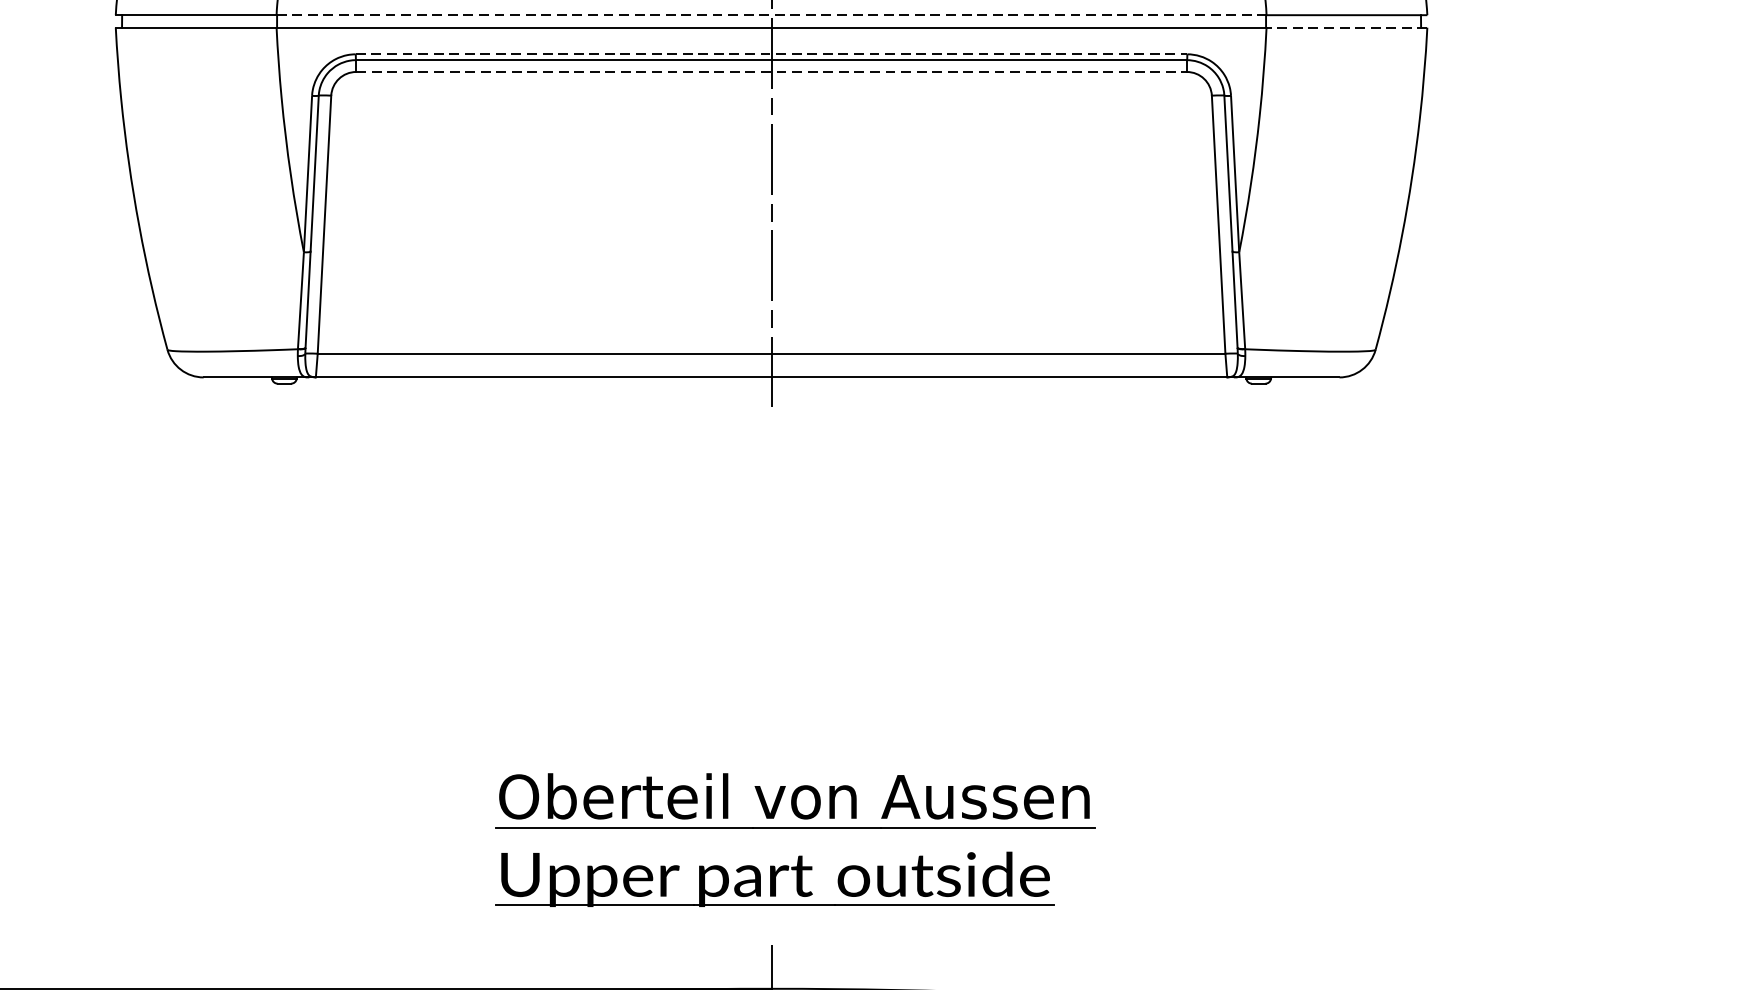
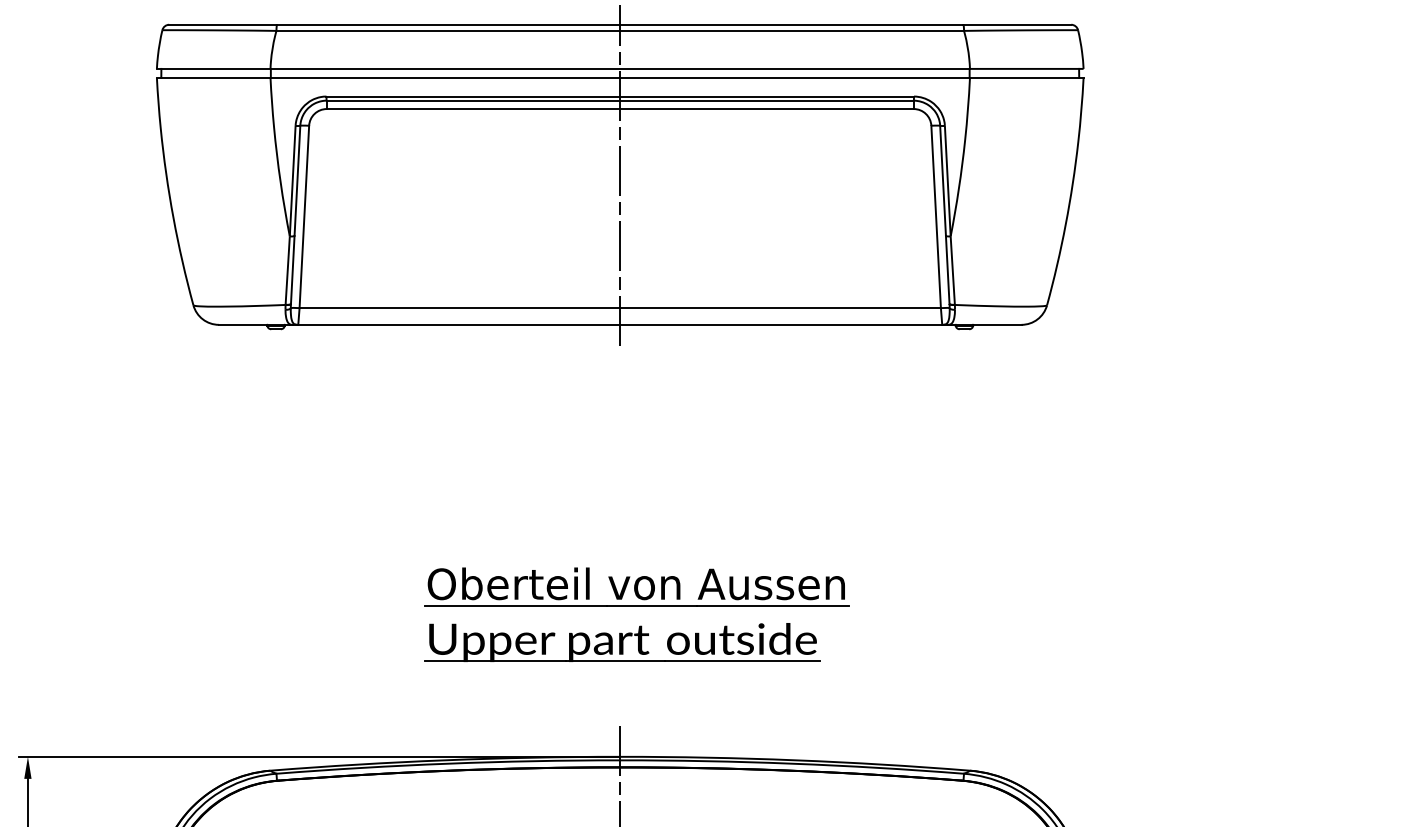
line: (771, 14) -> (620, 68), dashed -> solid
line: (1346, 27) -> (1026, 77), dashed -> solid
line: (771, 54) -> (620, 96), dashed -> solid
line: (771, 72) -> (620, 109), dashed -> solid
part: (794, 828) -> (636, 606), moved

